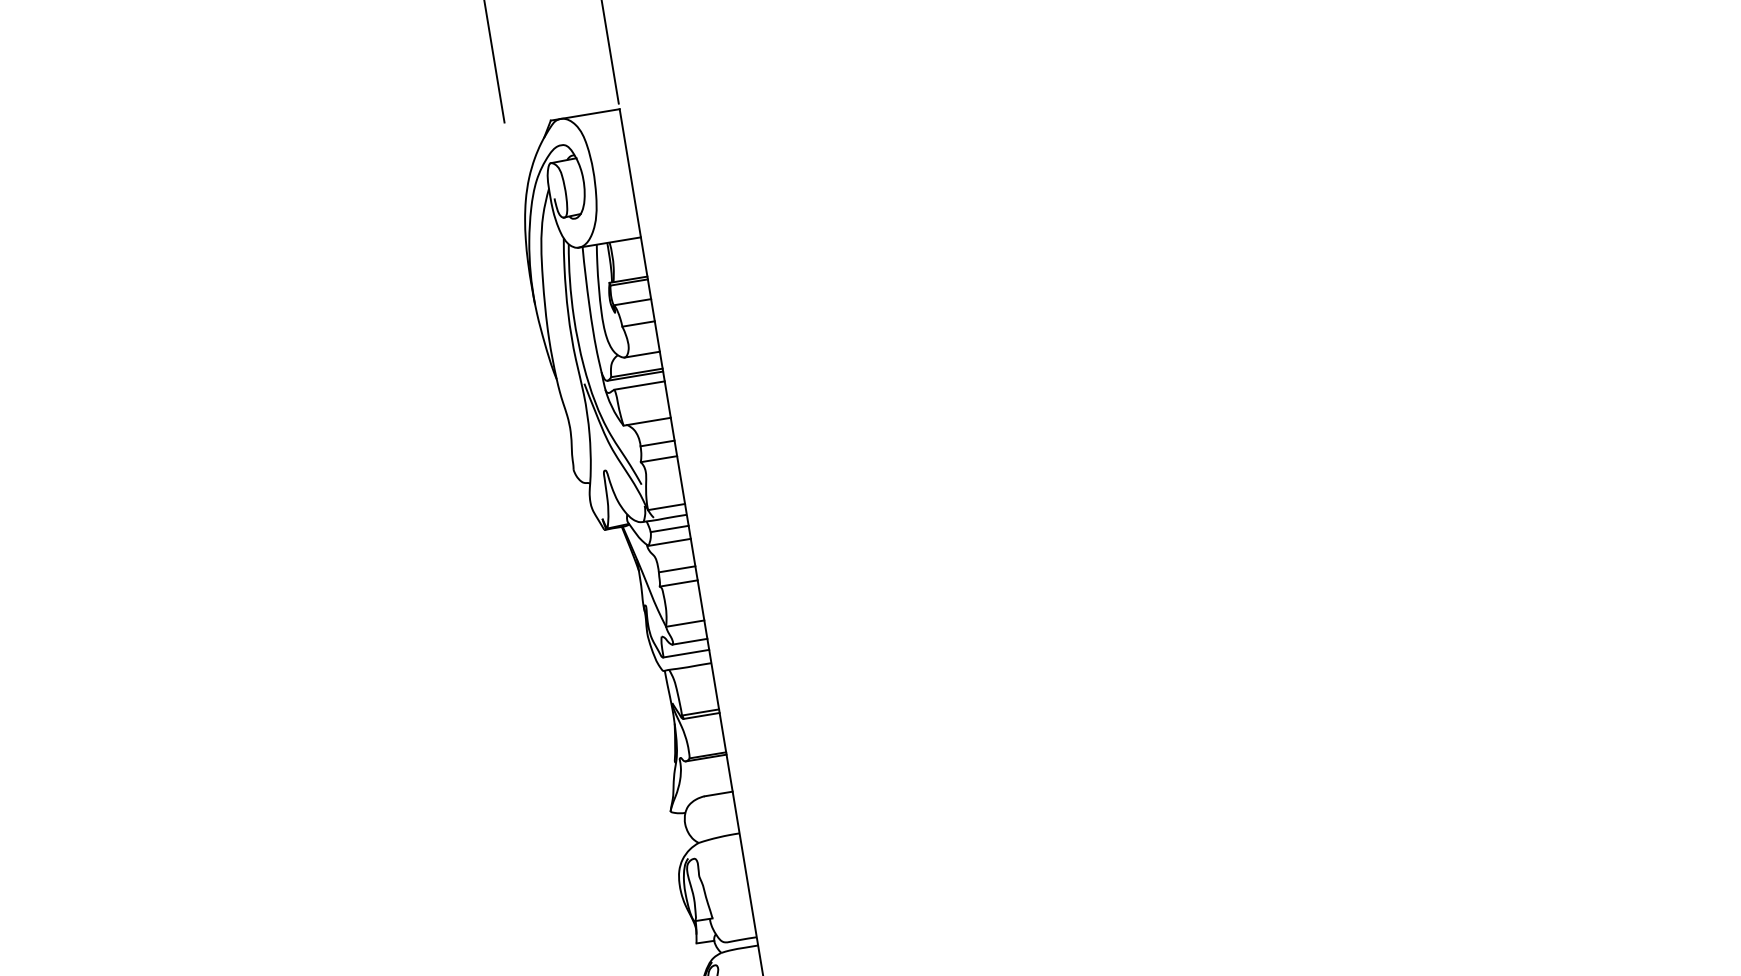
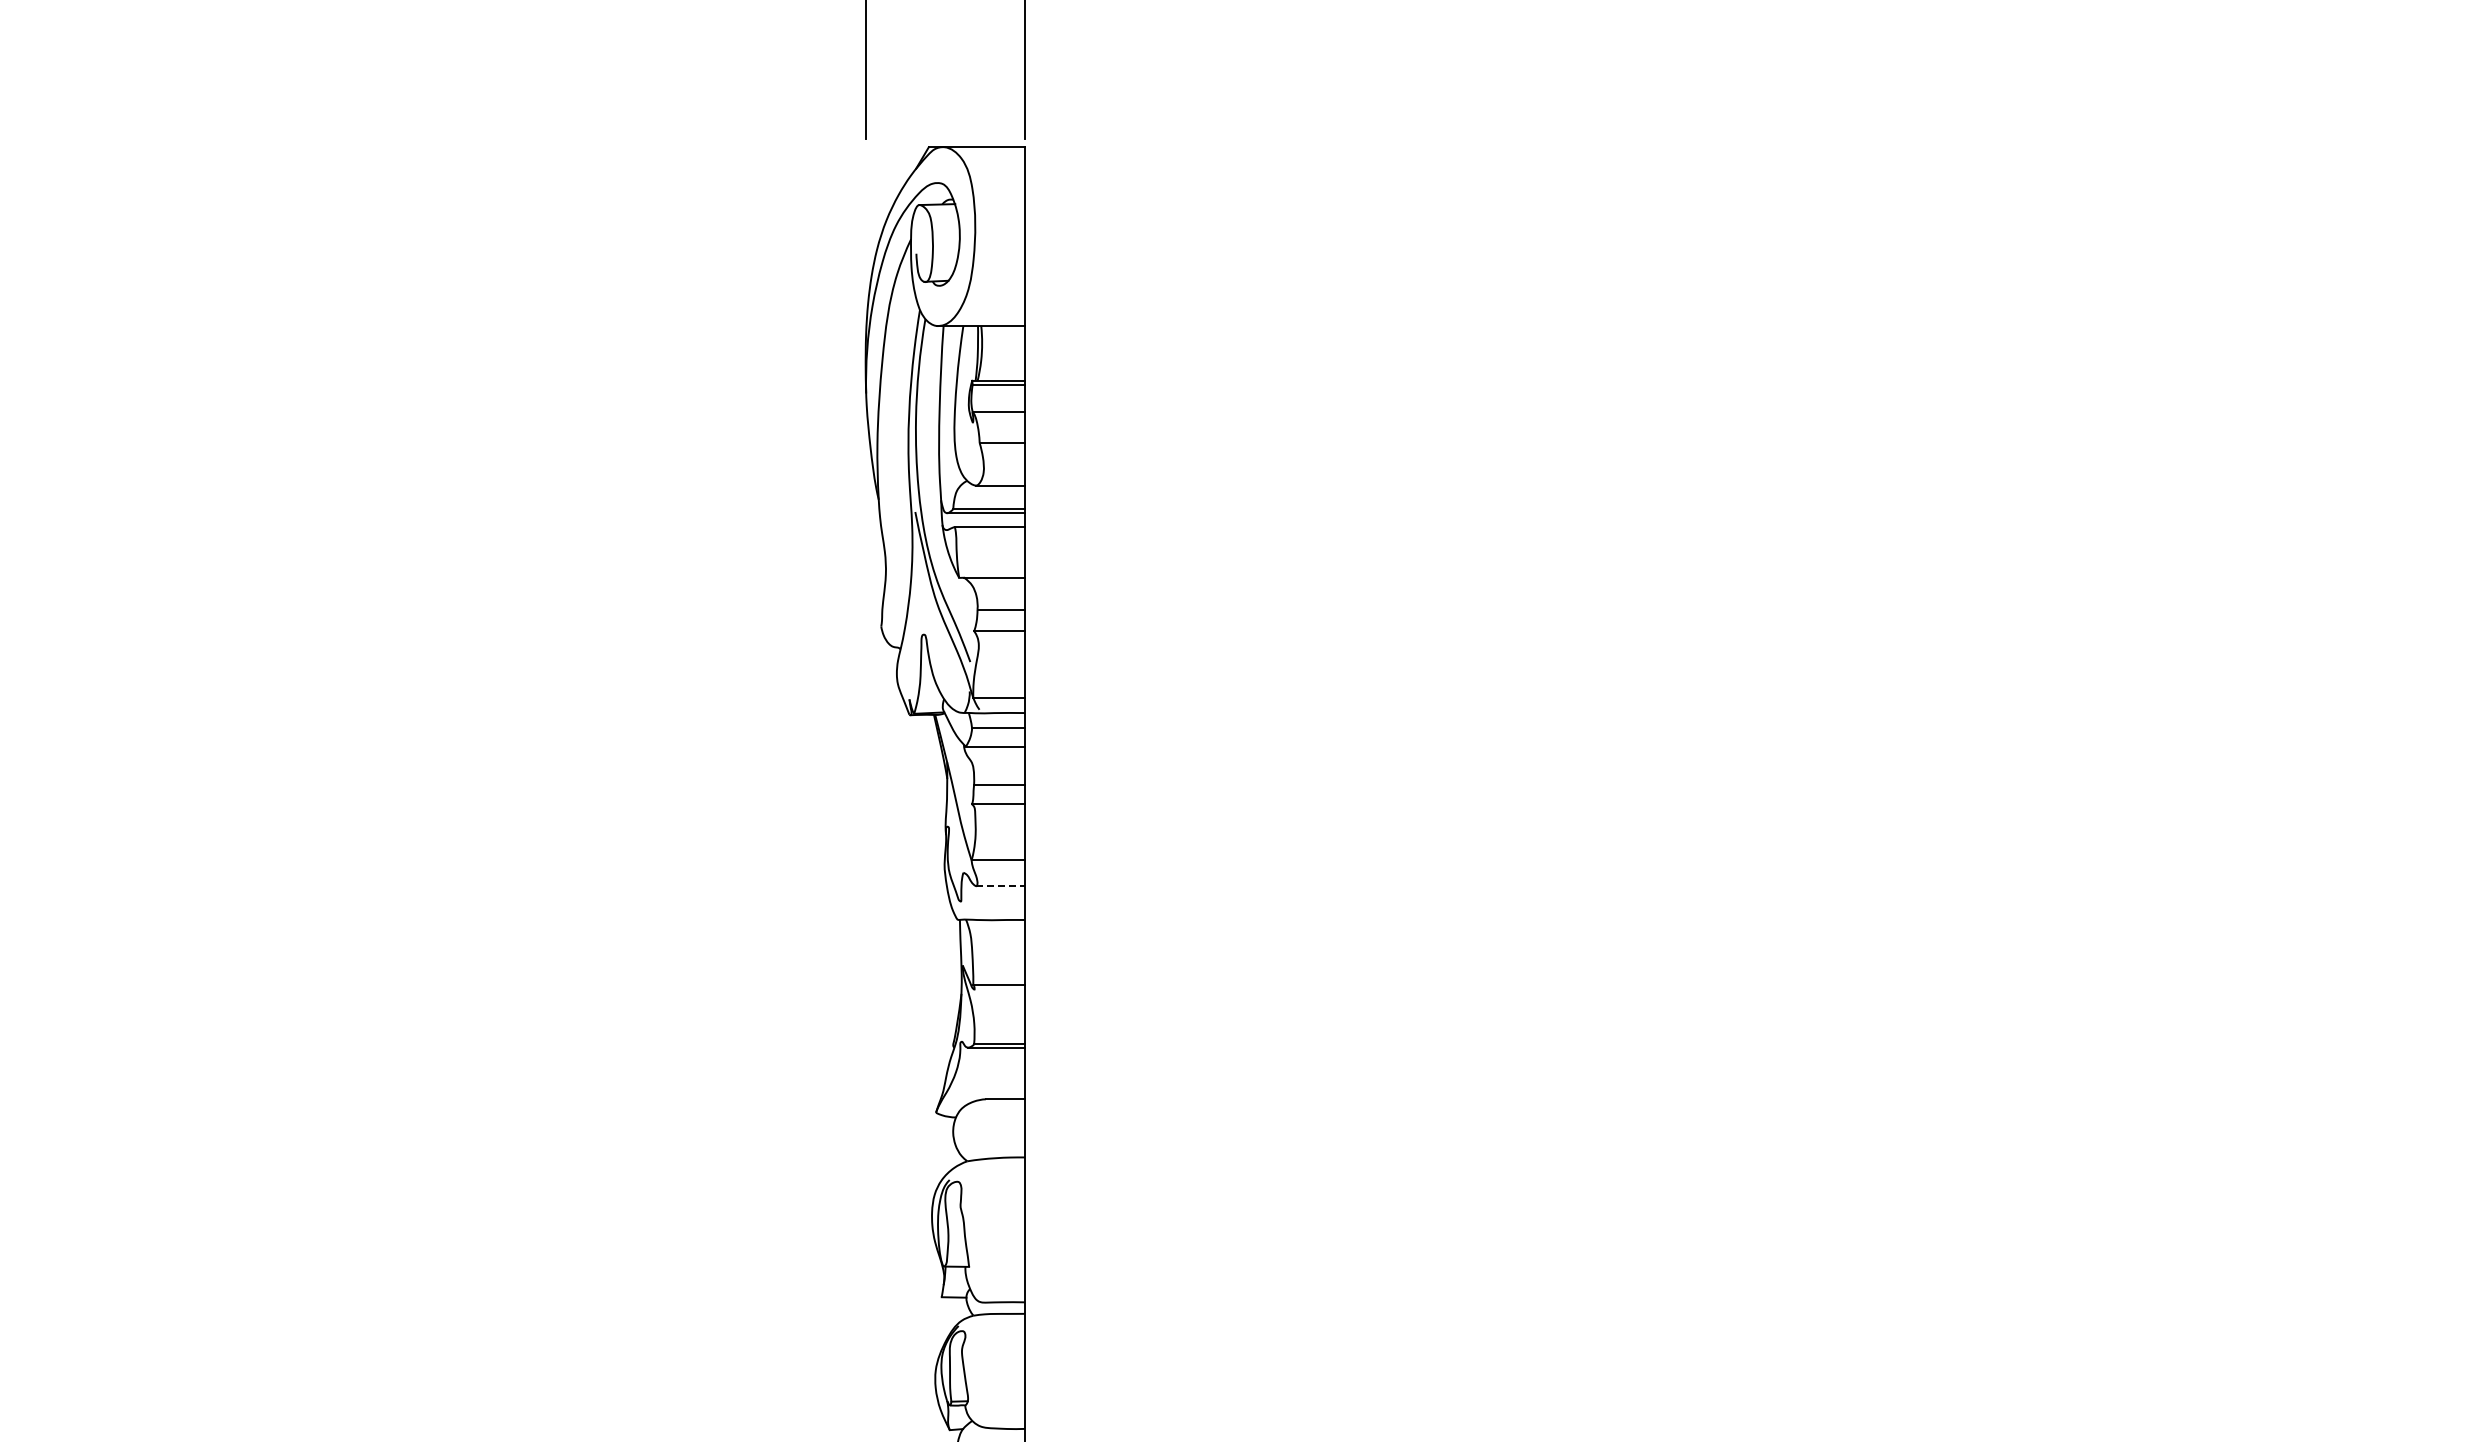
line: (690, 641) -> (1001, 886), solid -> dashed
line: (685, 653) -> (992, 901), removed
line: (701, 715) -> (999, 989), removed

